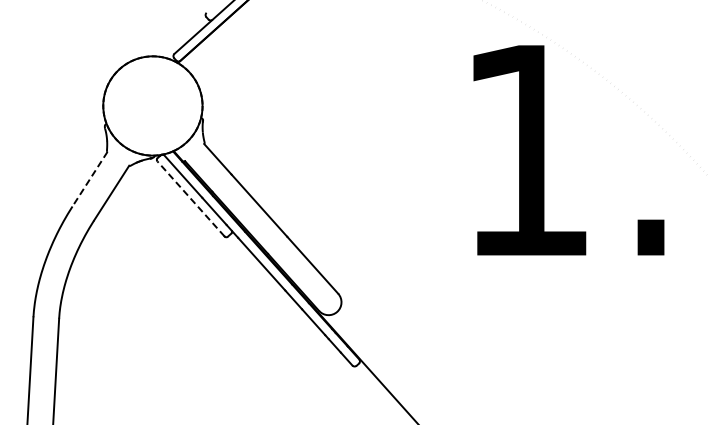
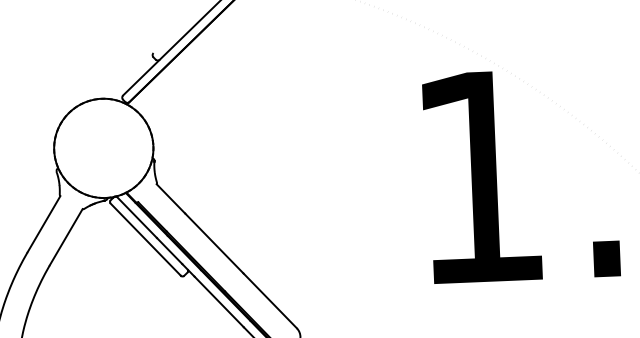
line: (89, 179) -> (43, 224), dashed -> solid
line: (190, 198) -> (145, 239), dashed -> solid

